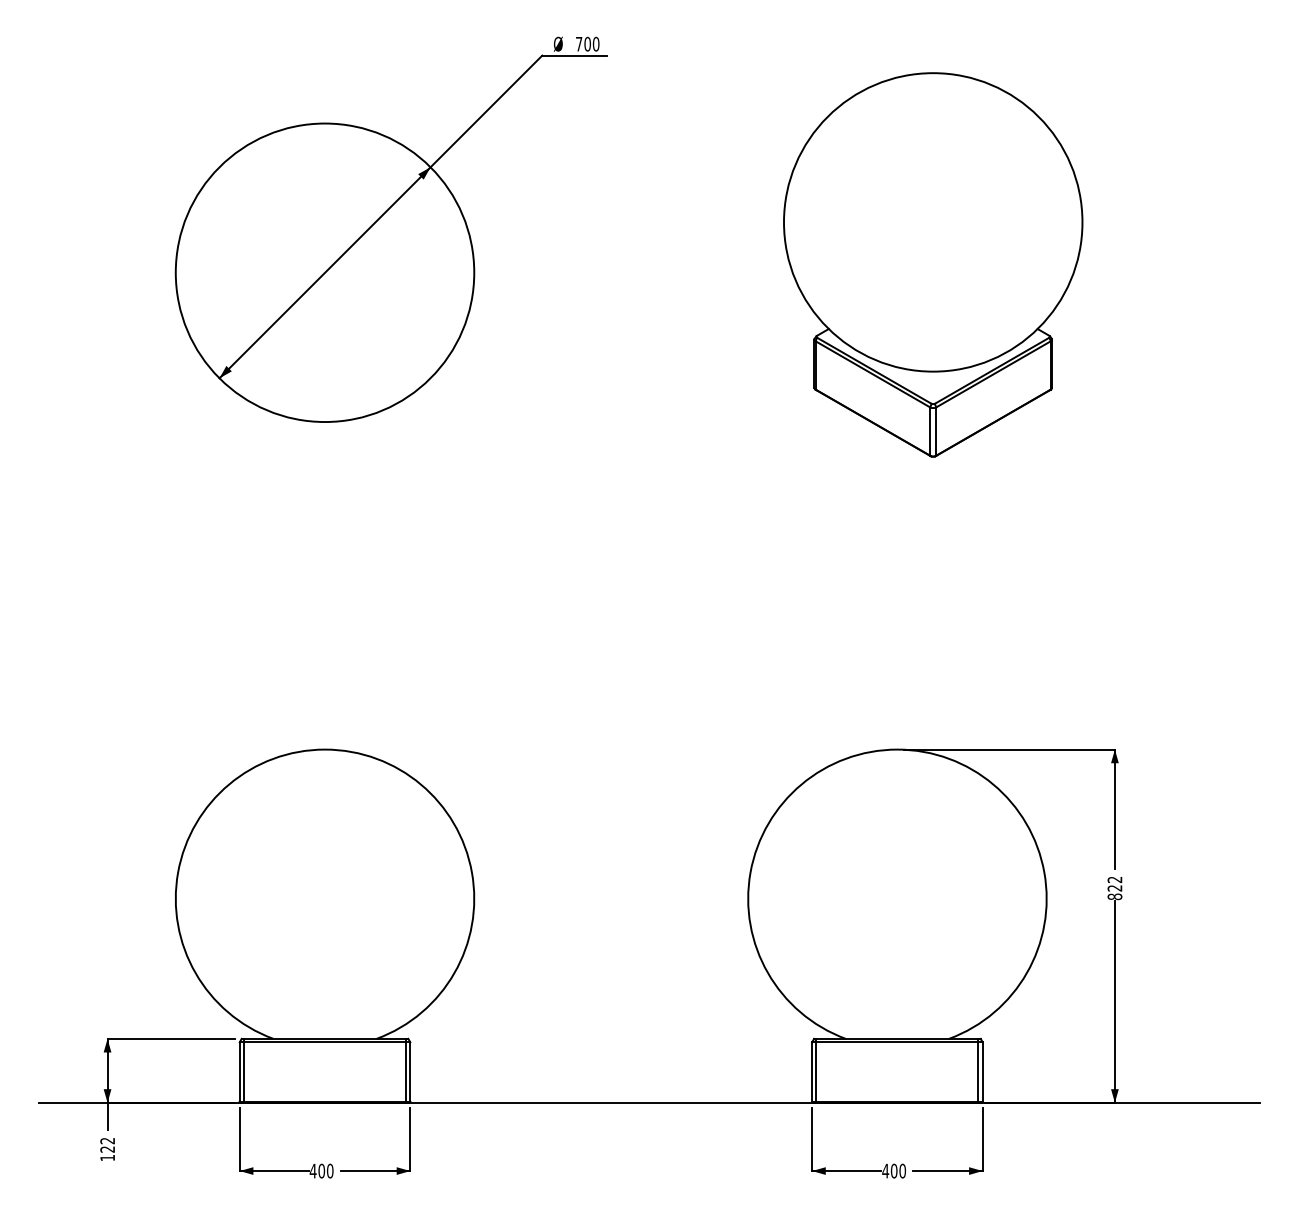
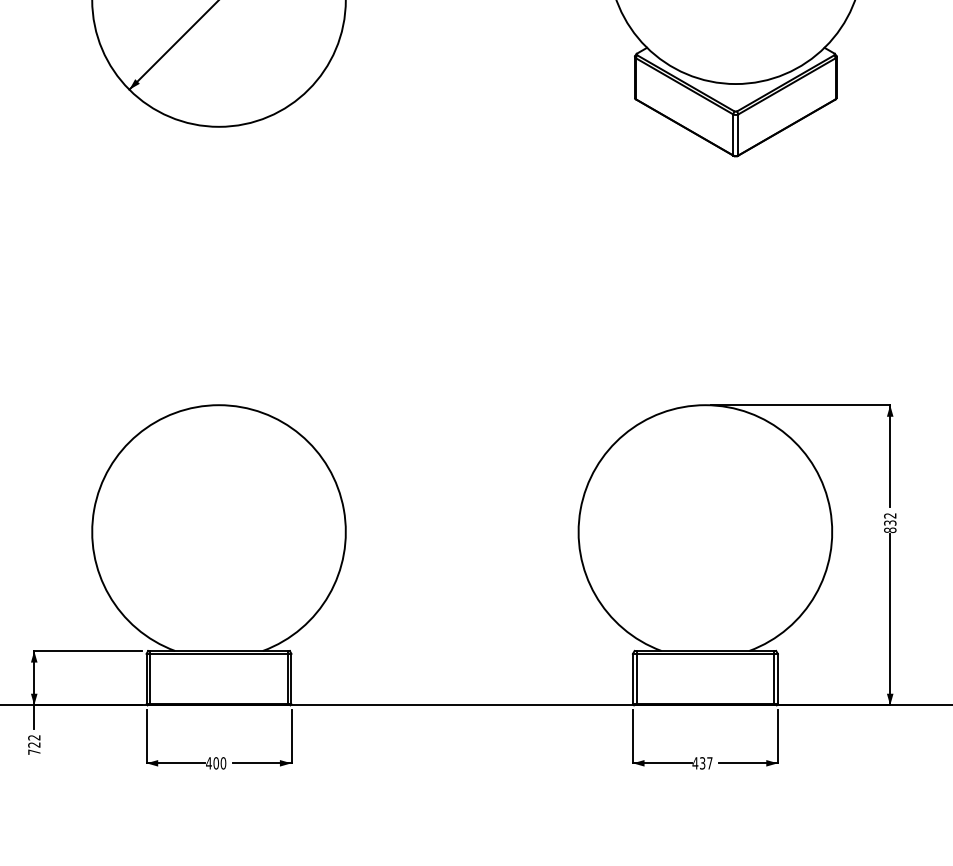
text: (1115, 888) -> (890, 523), 822 -> 832
text: (107, 1158) -> (34, 752), 122 -> 722
text: (897, 1170) -> (705, 762), 400 -> 437

